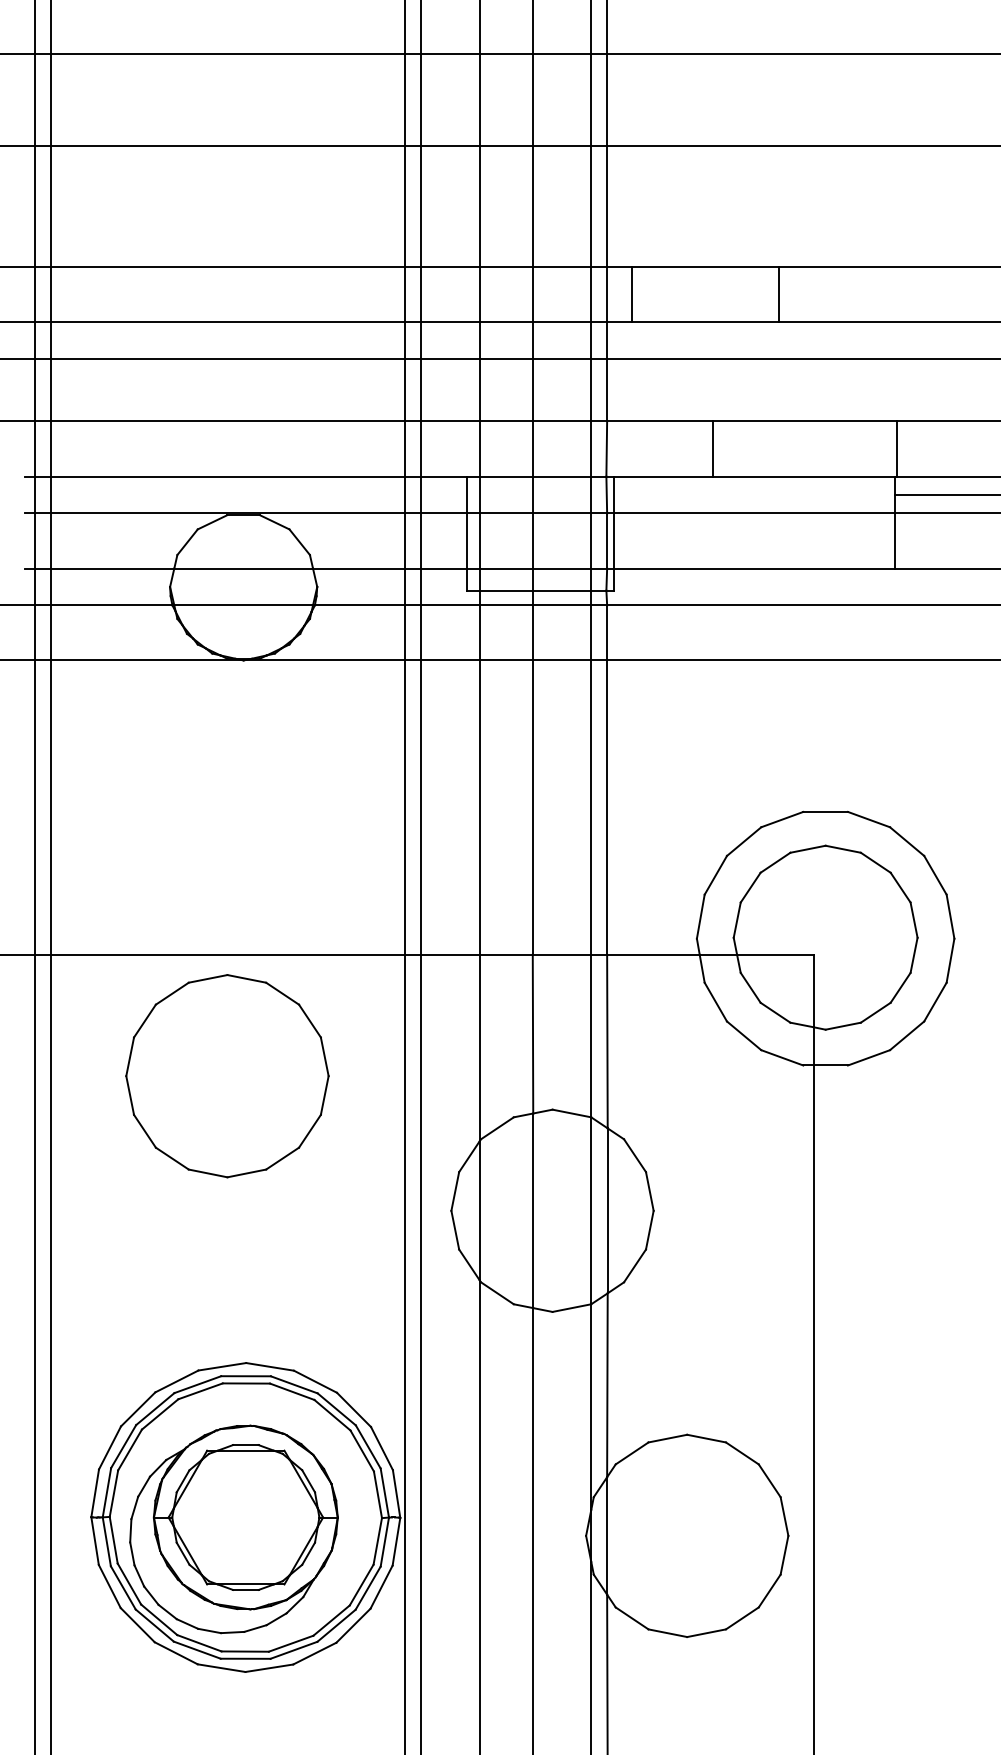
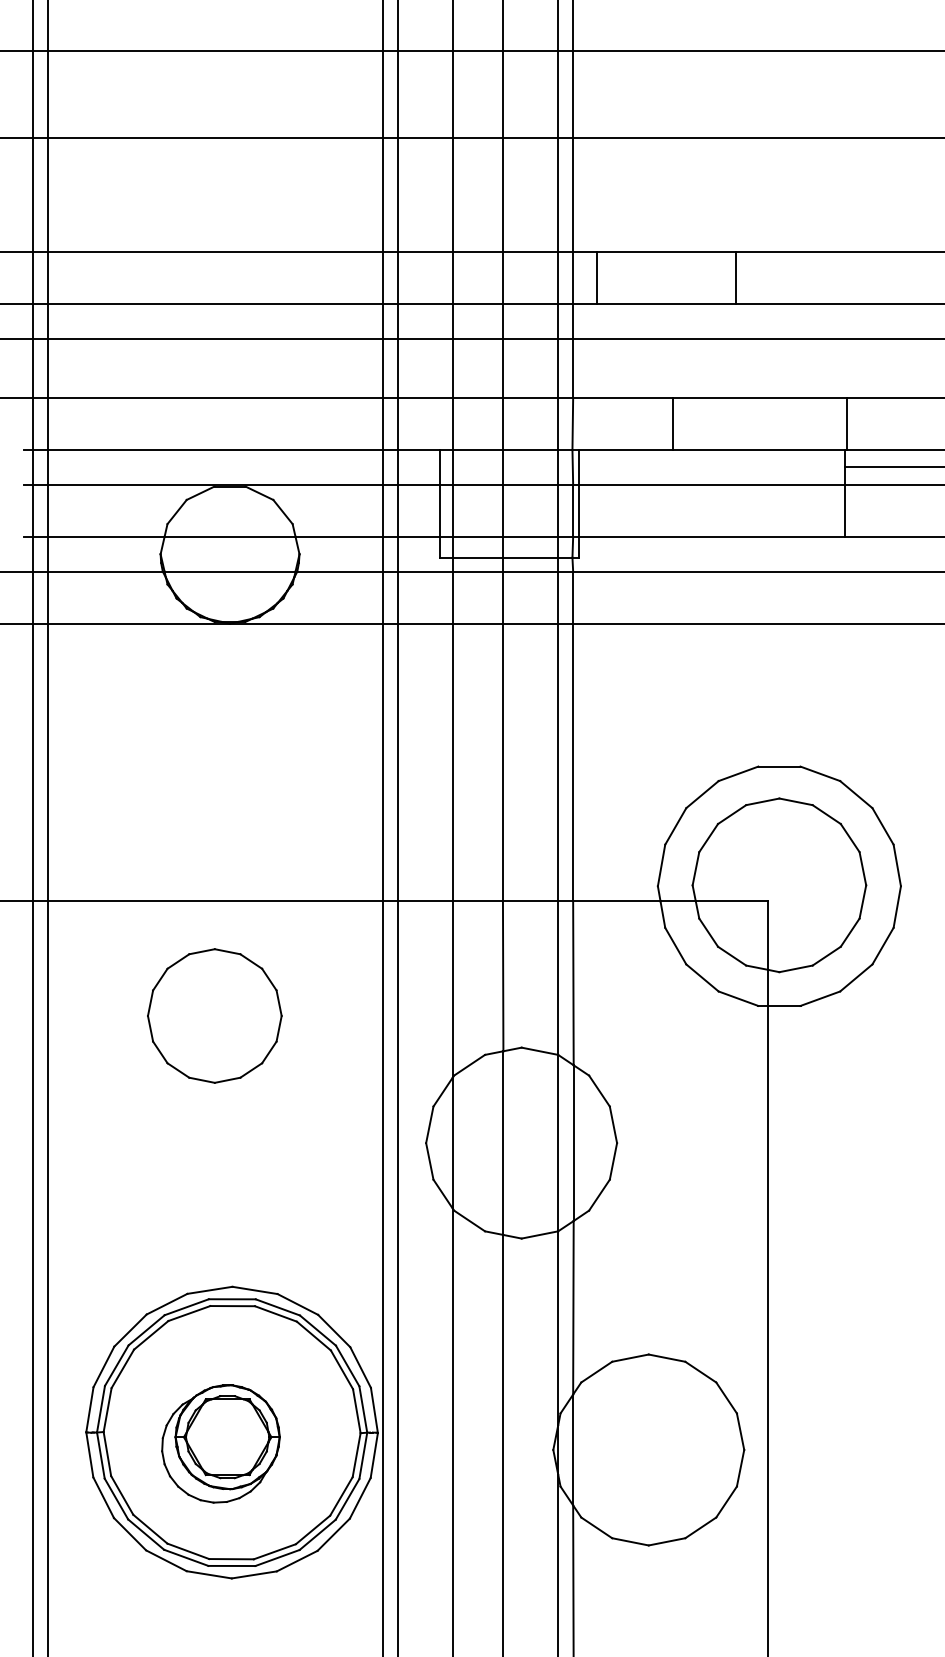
part: (227, 1075) -> (214, 1015), size x0.7
part: (233, 1529) -> (220, 1443), size x0.6

